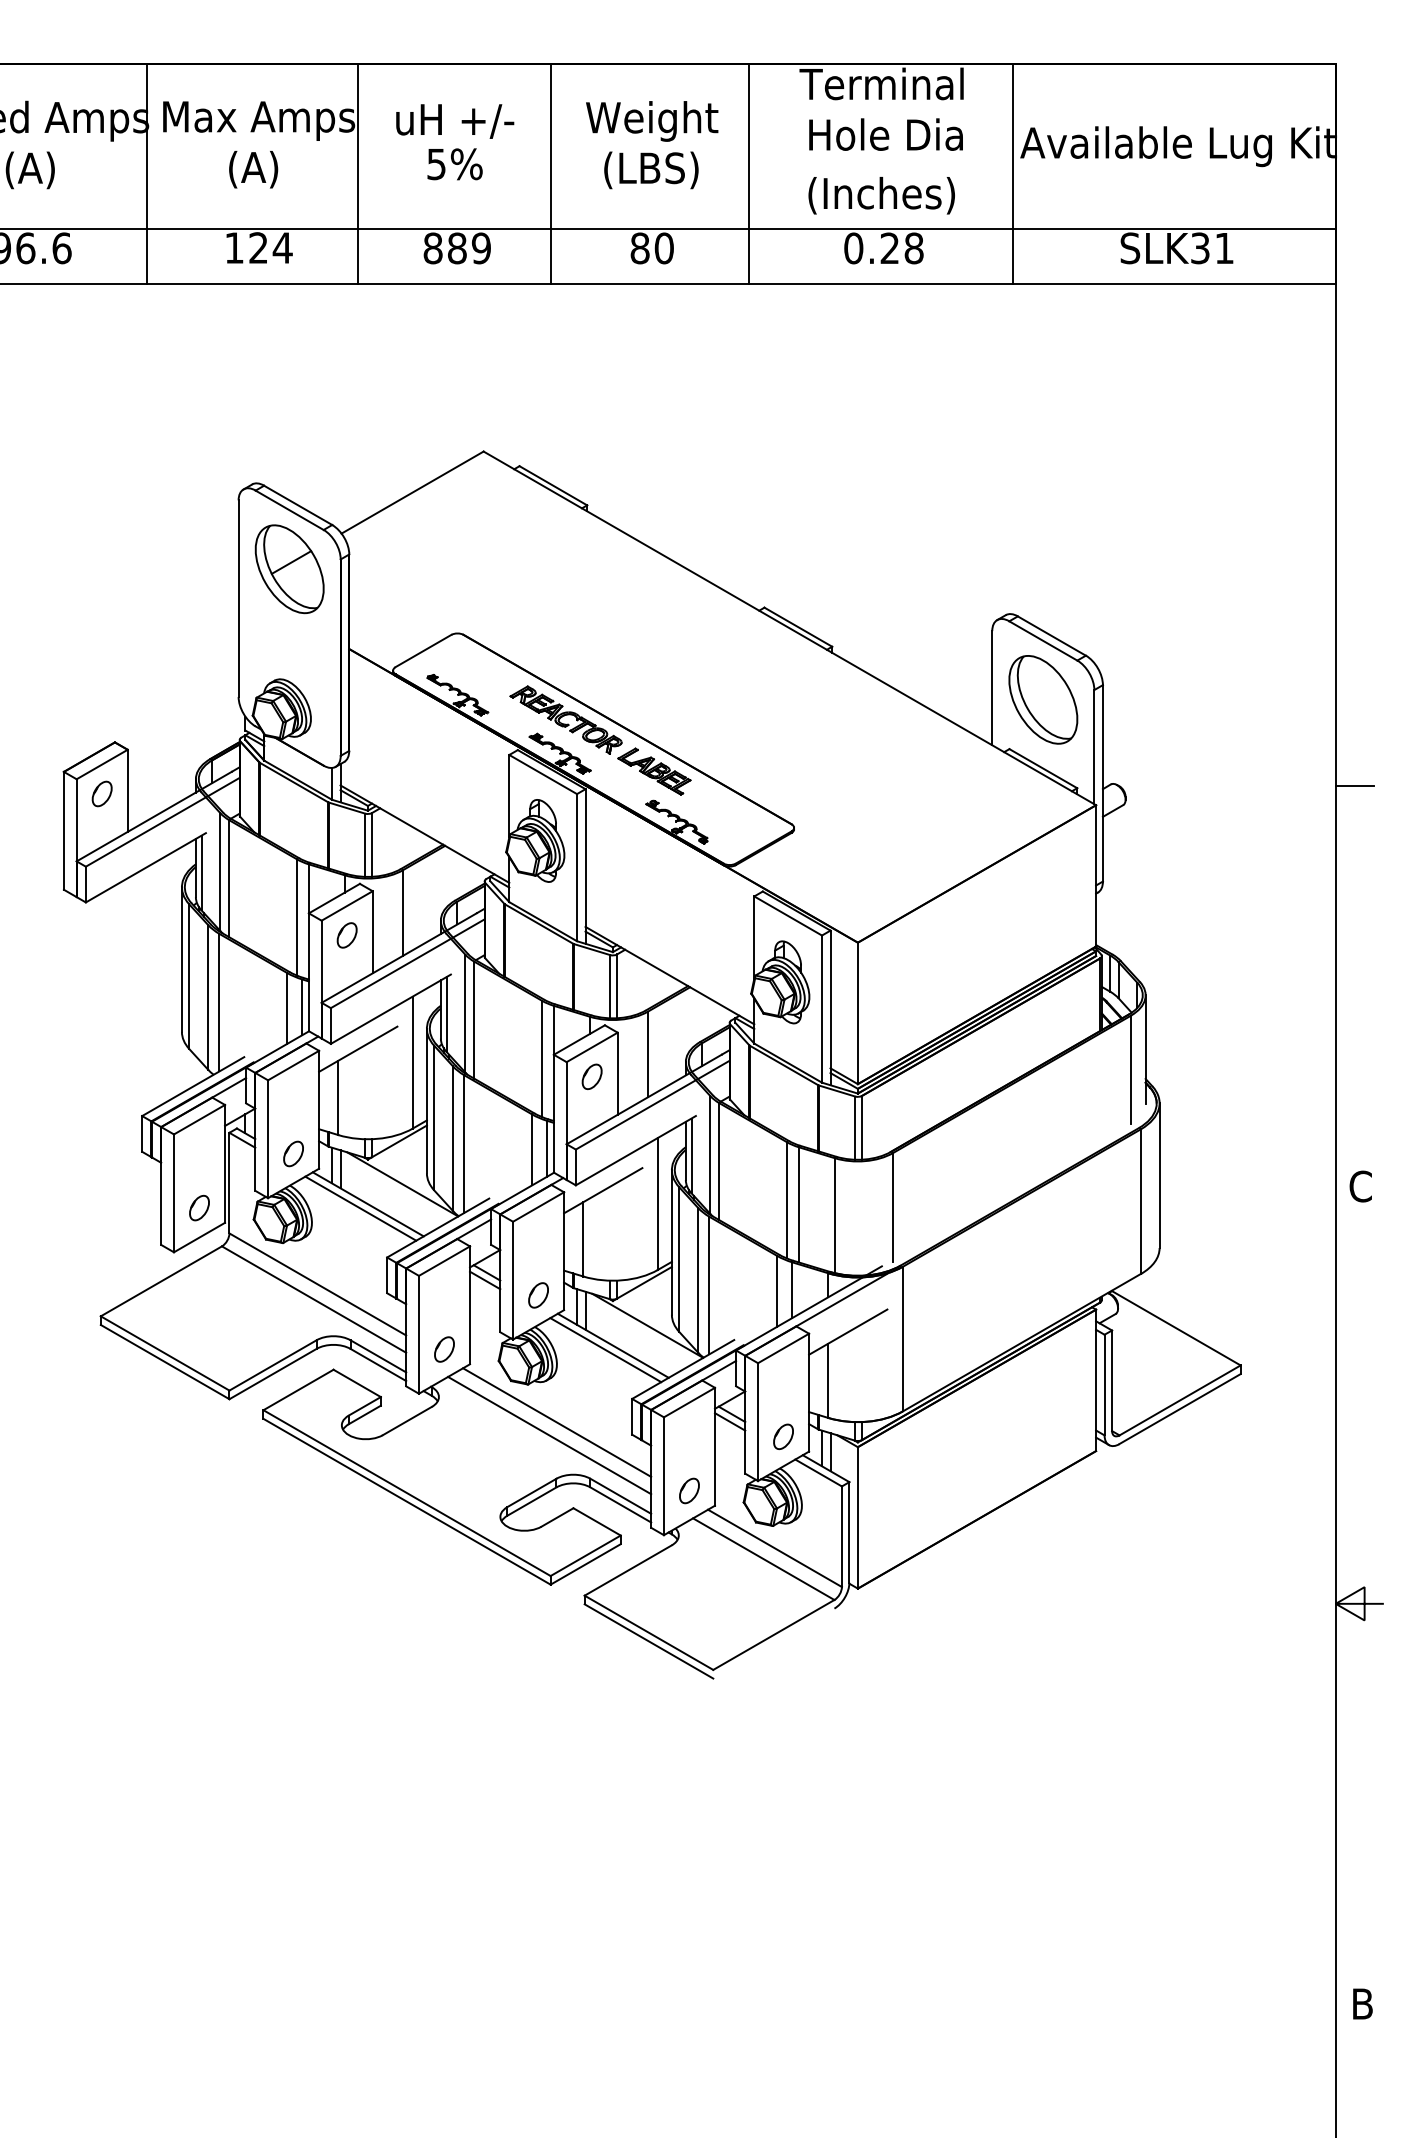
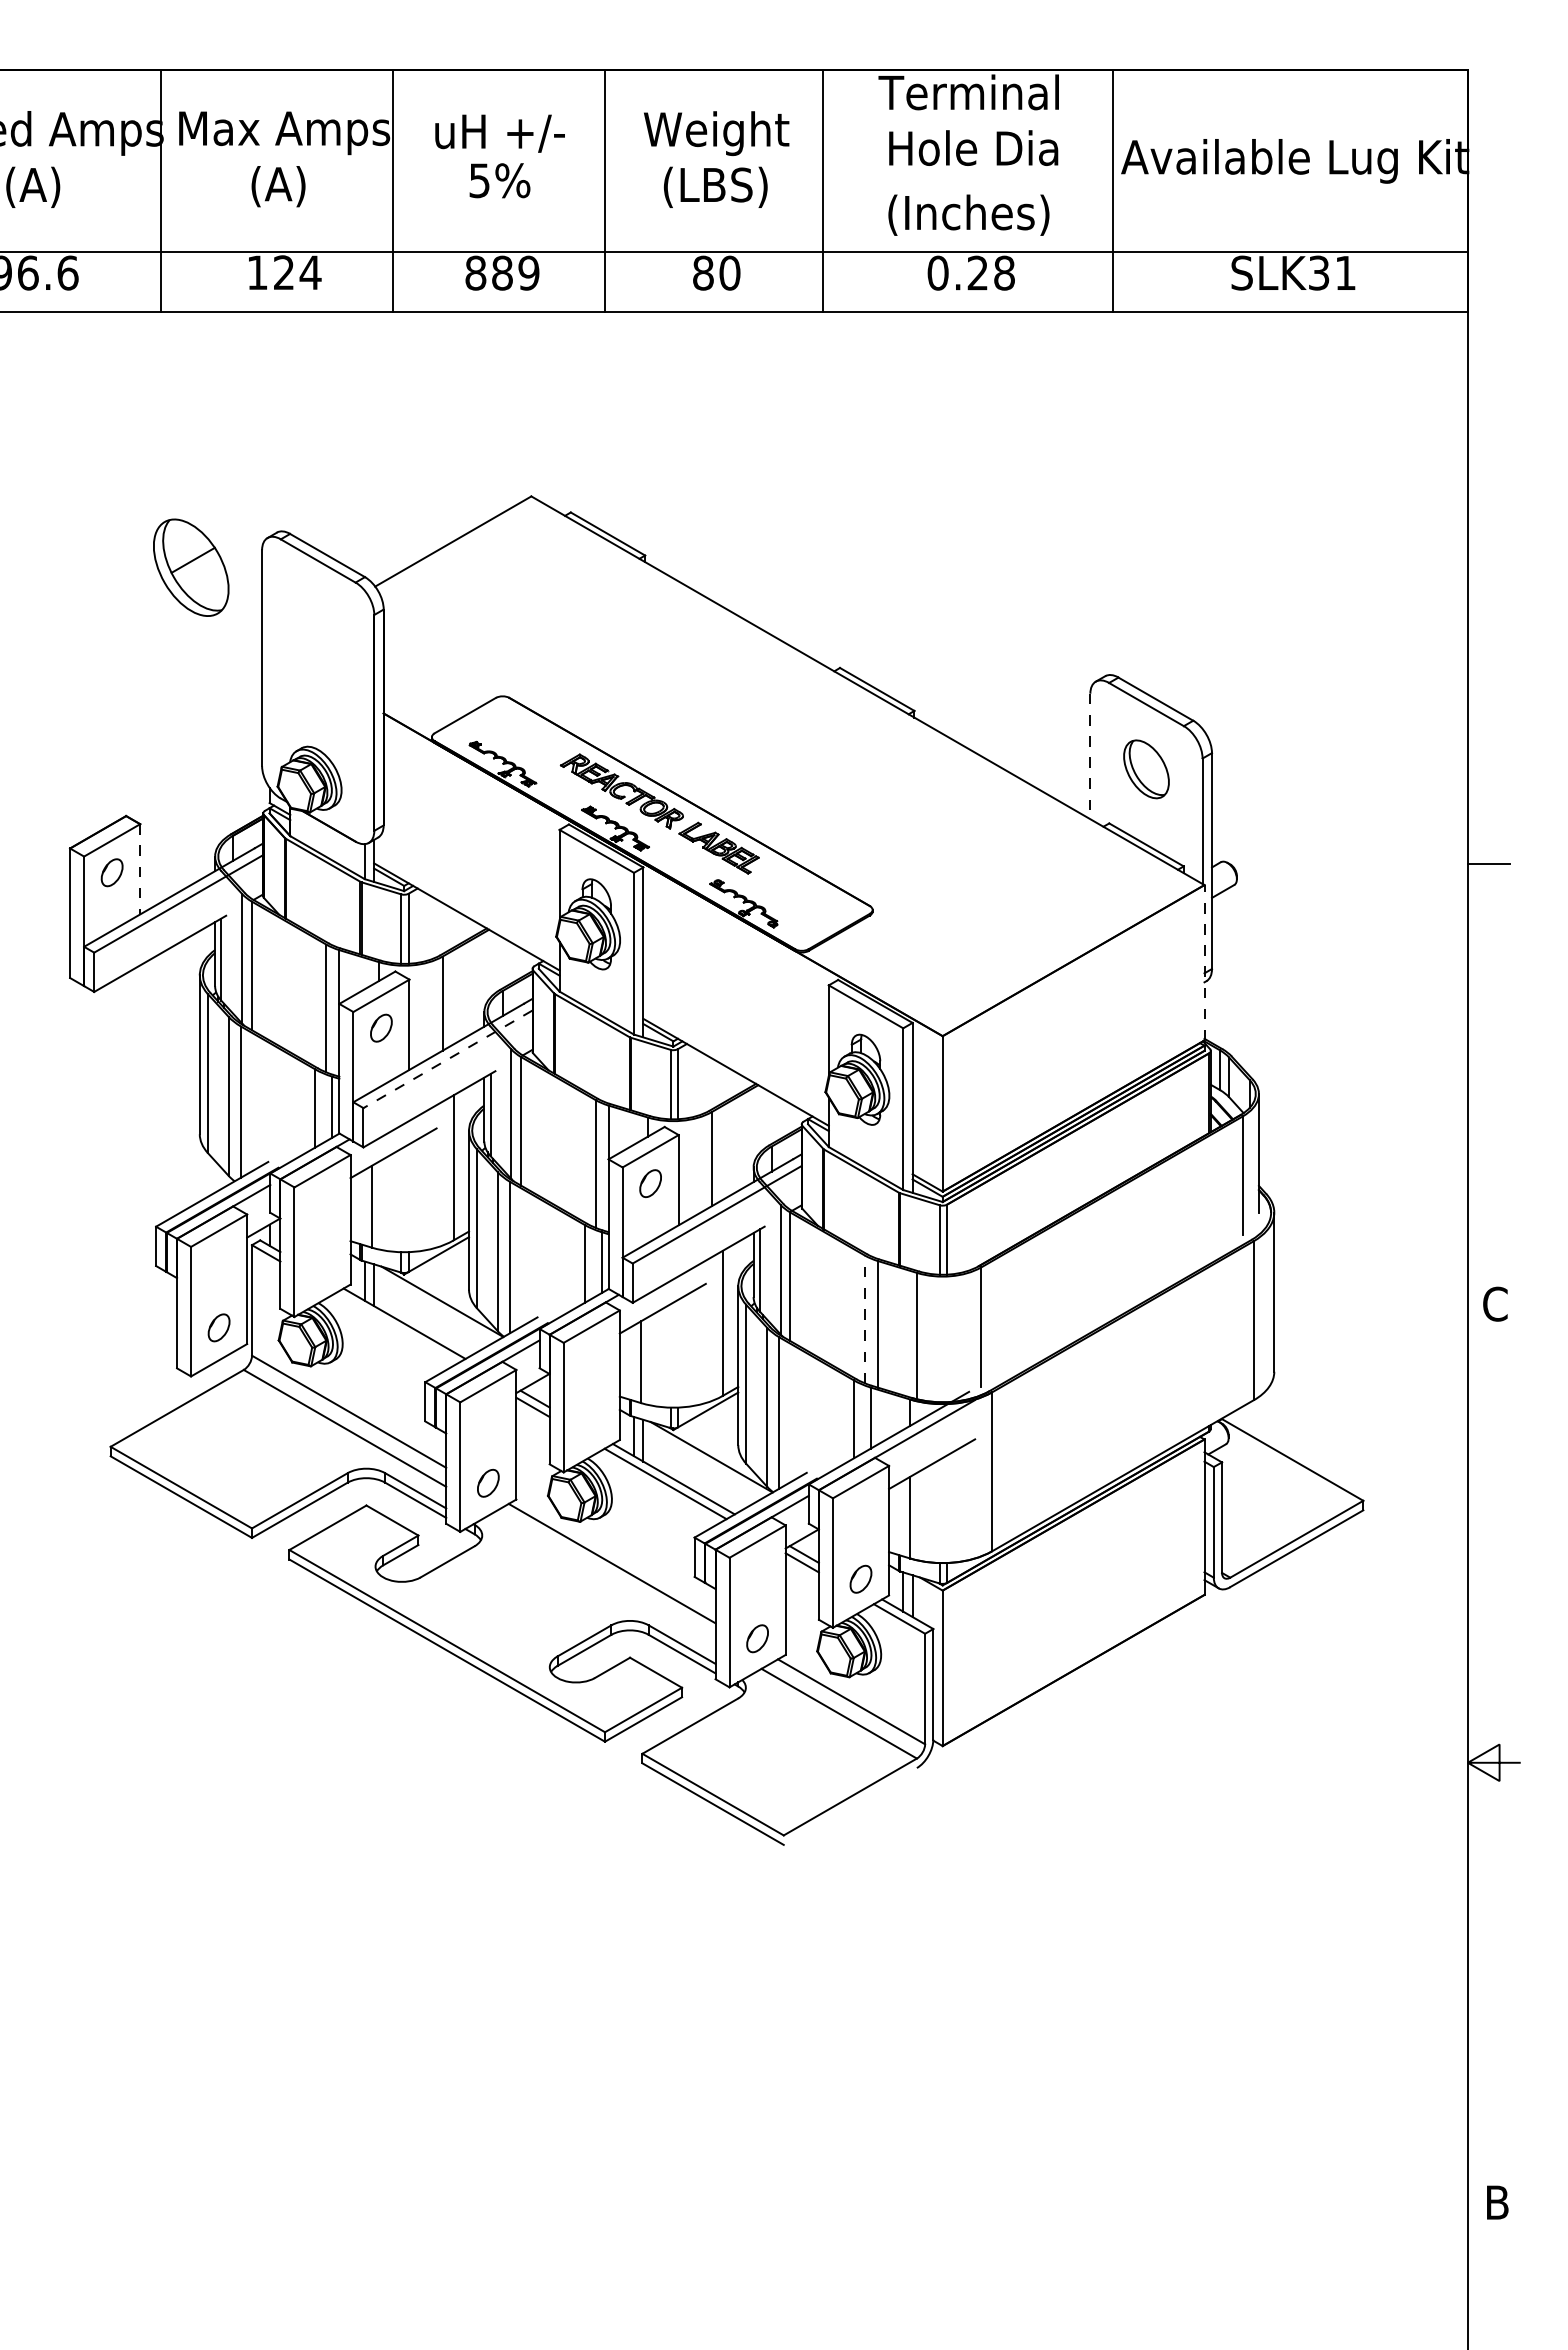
part: (289, 569) -> (191, 567), moved
line: (992, 688) -> (1090, 756), solid -> dashed
part: (1043, 700) -> (1146, 769), size x0.6
line: (127, 791) -> (140, 869), solid -> dashed
line: (1096, 875) -> (1204, 962), solid -> dashed
line: (407, 963) -> (447, 1059), solid -> dashed
part: (293, 1154) -> (322, 1268), removed
line: (786, 1200) -> (864, 1319), solid -> dashed
line: (360, 1208) -> (396, 1328), removed
part: (538, 1295) -> (591, 1423), removed
line: (549, 1435) -> (603, 1577), removed

